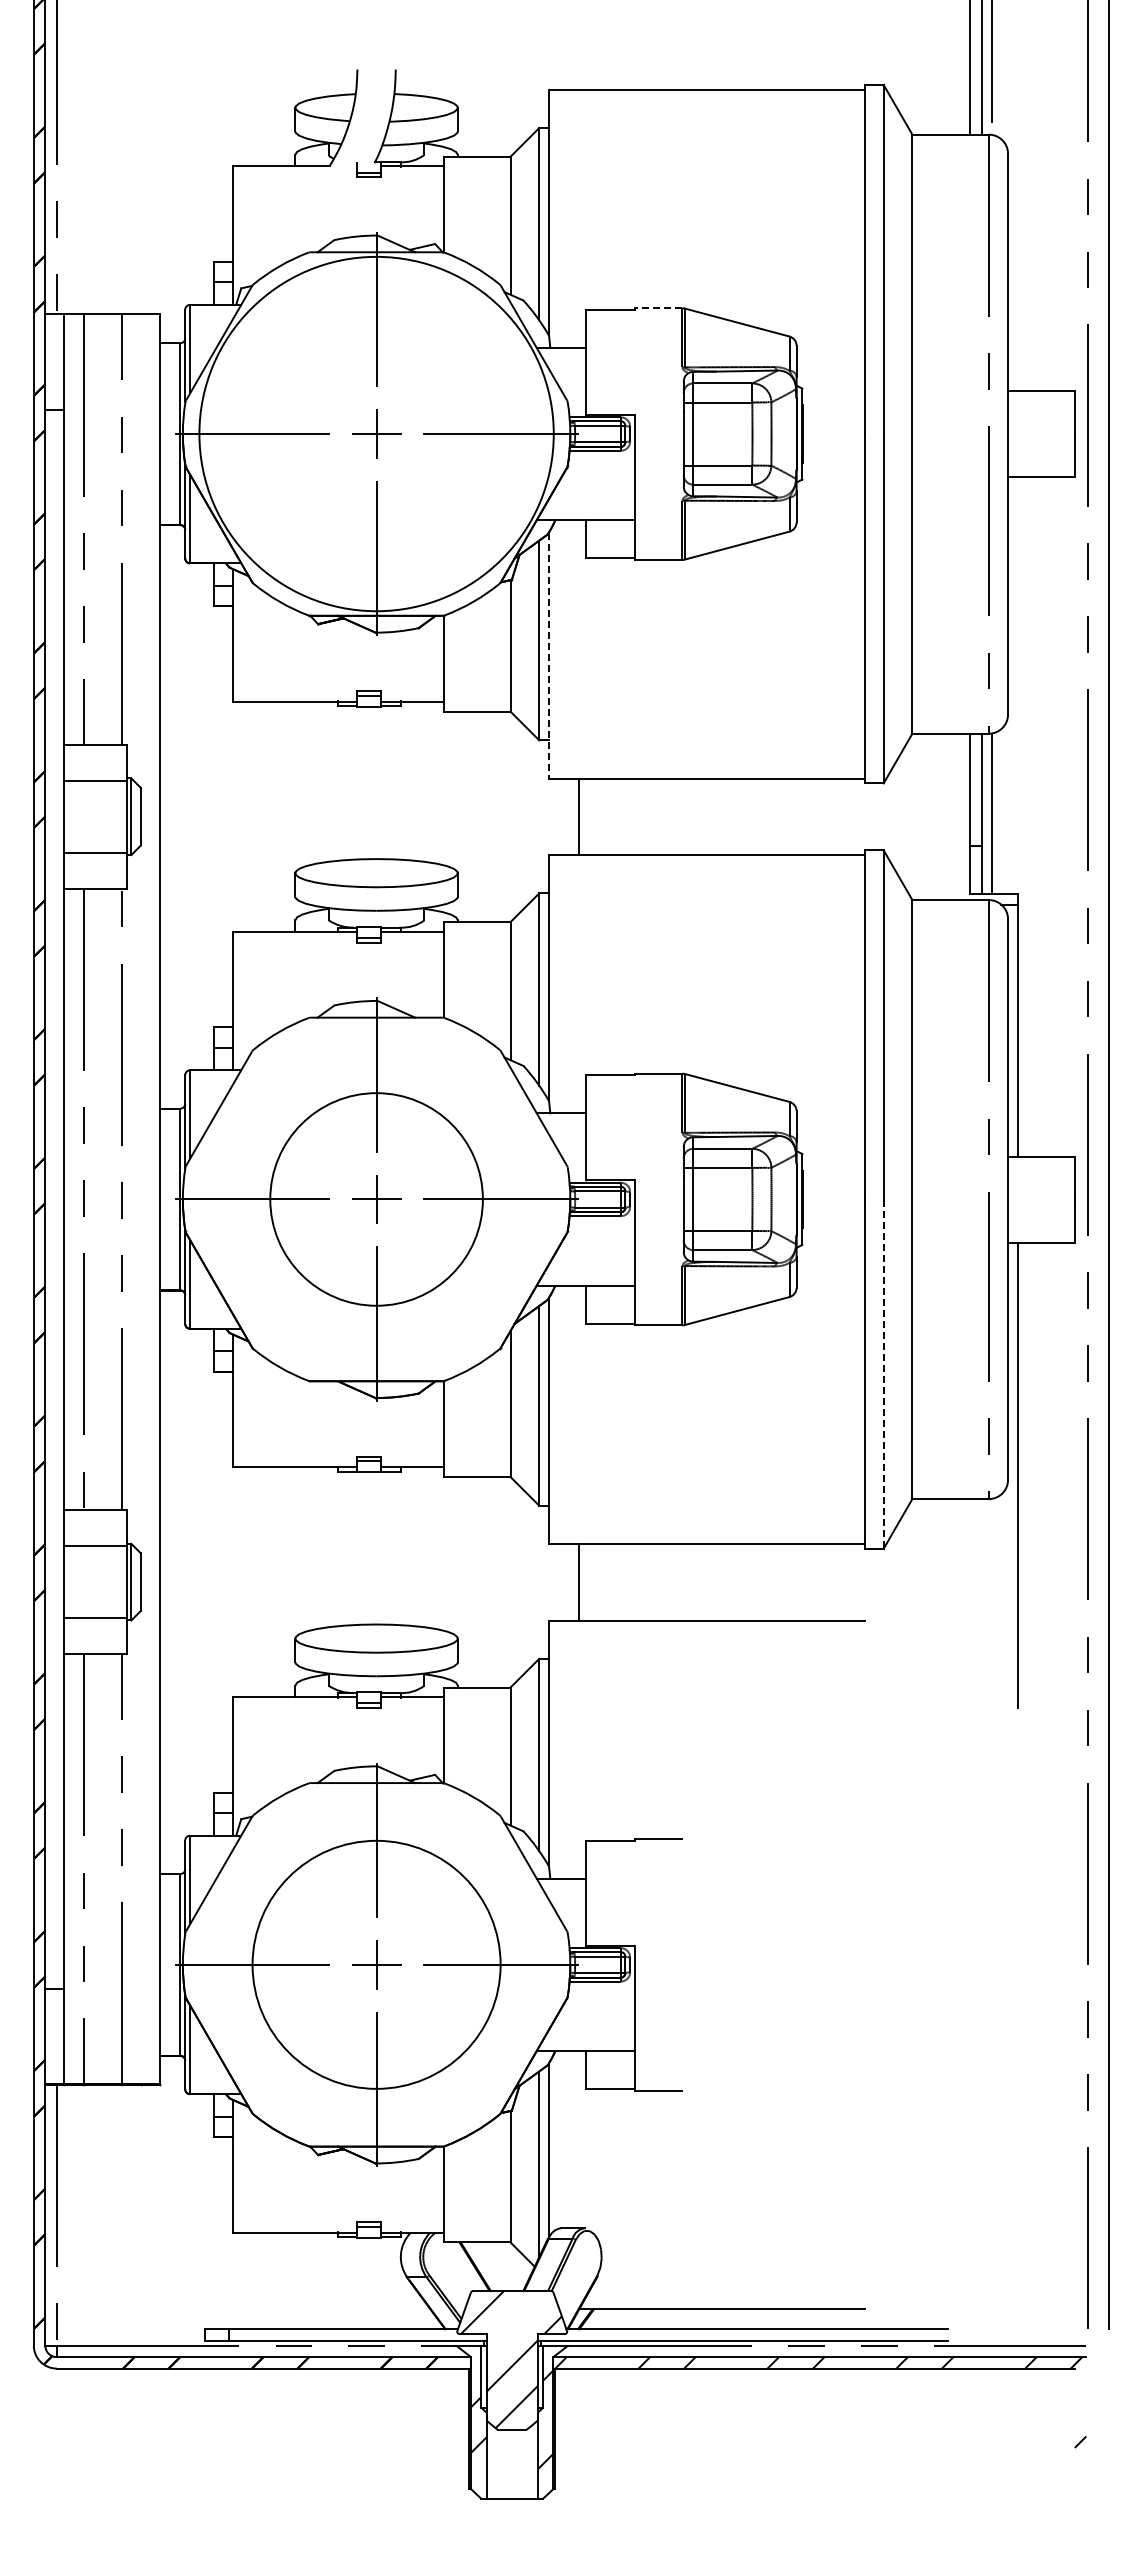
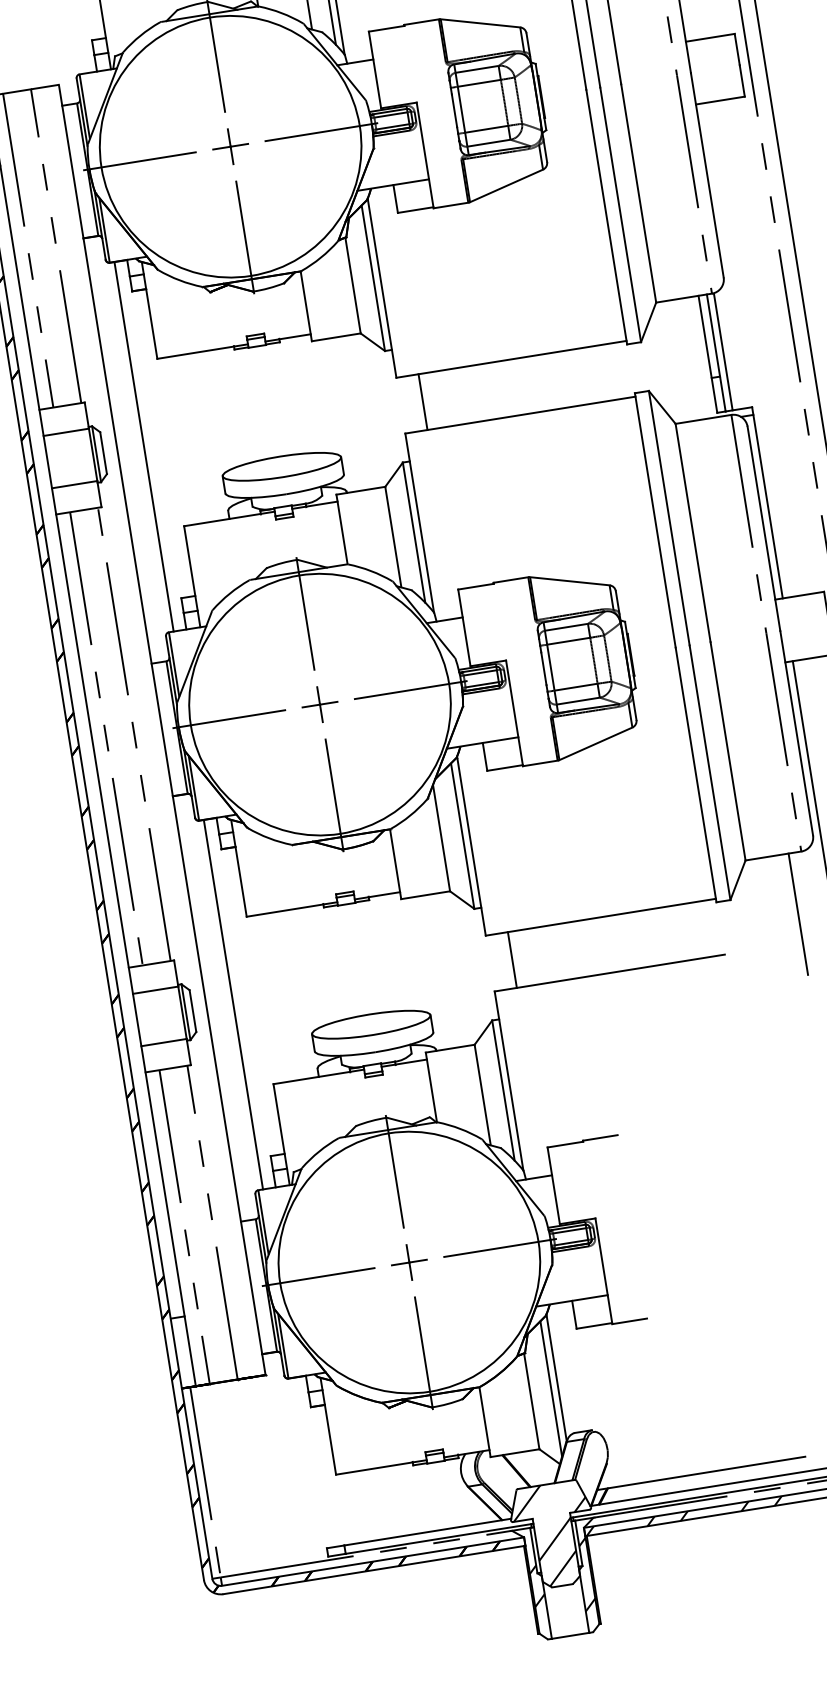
line: (658, 308) -> (421, 22), dashed -> solid
line: (548, 655) -> (381, 288), dashed -> solid
line: (196, 816) -> (144, 446), added
circle: (376, 1199) -> (319, 704), size x1.67
line: (883, 1374) -> (709, 773), dashed -> solid
line: (196, 1581) -> (233, 1004), added
line: (971, 1582) -> (798, 914), added
circle: (376, 1964) -> (409, 1262), size x1.43

